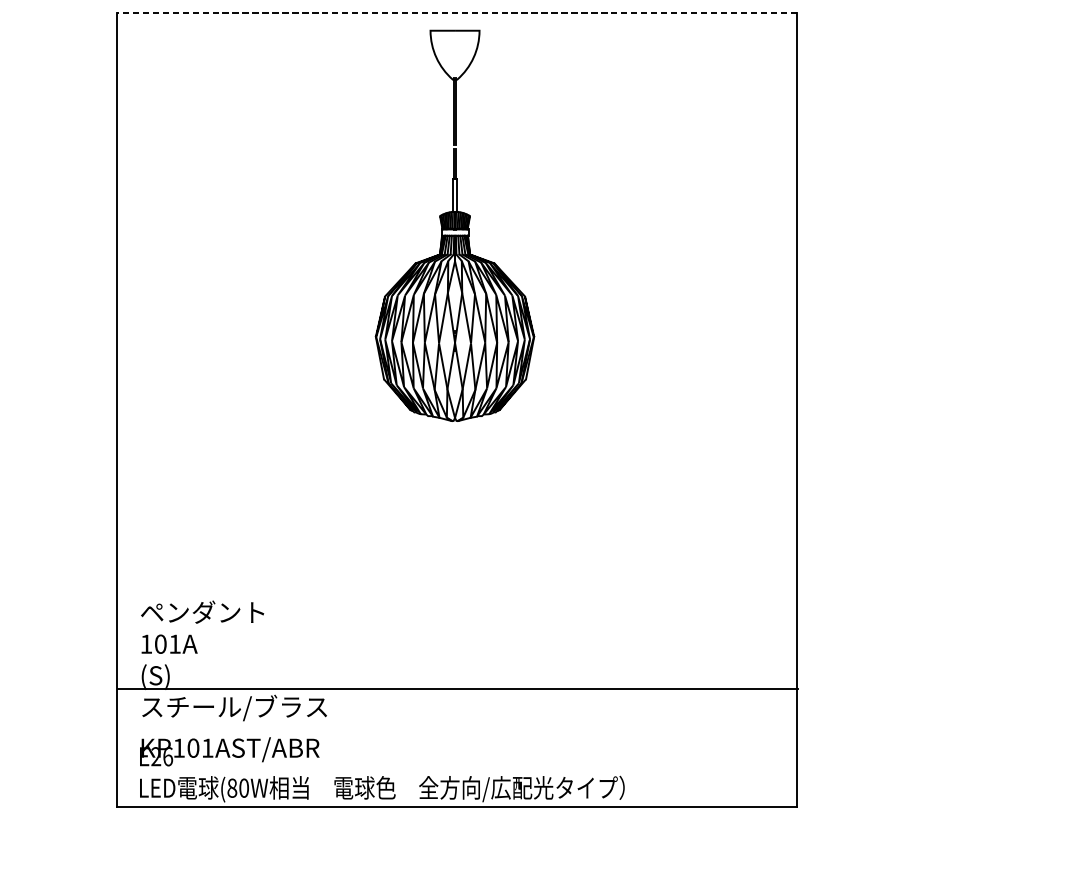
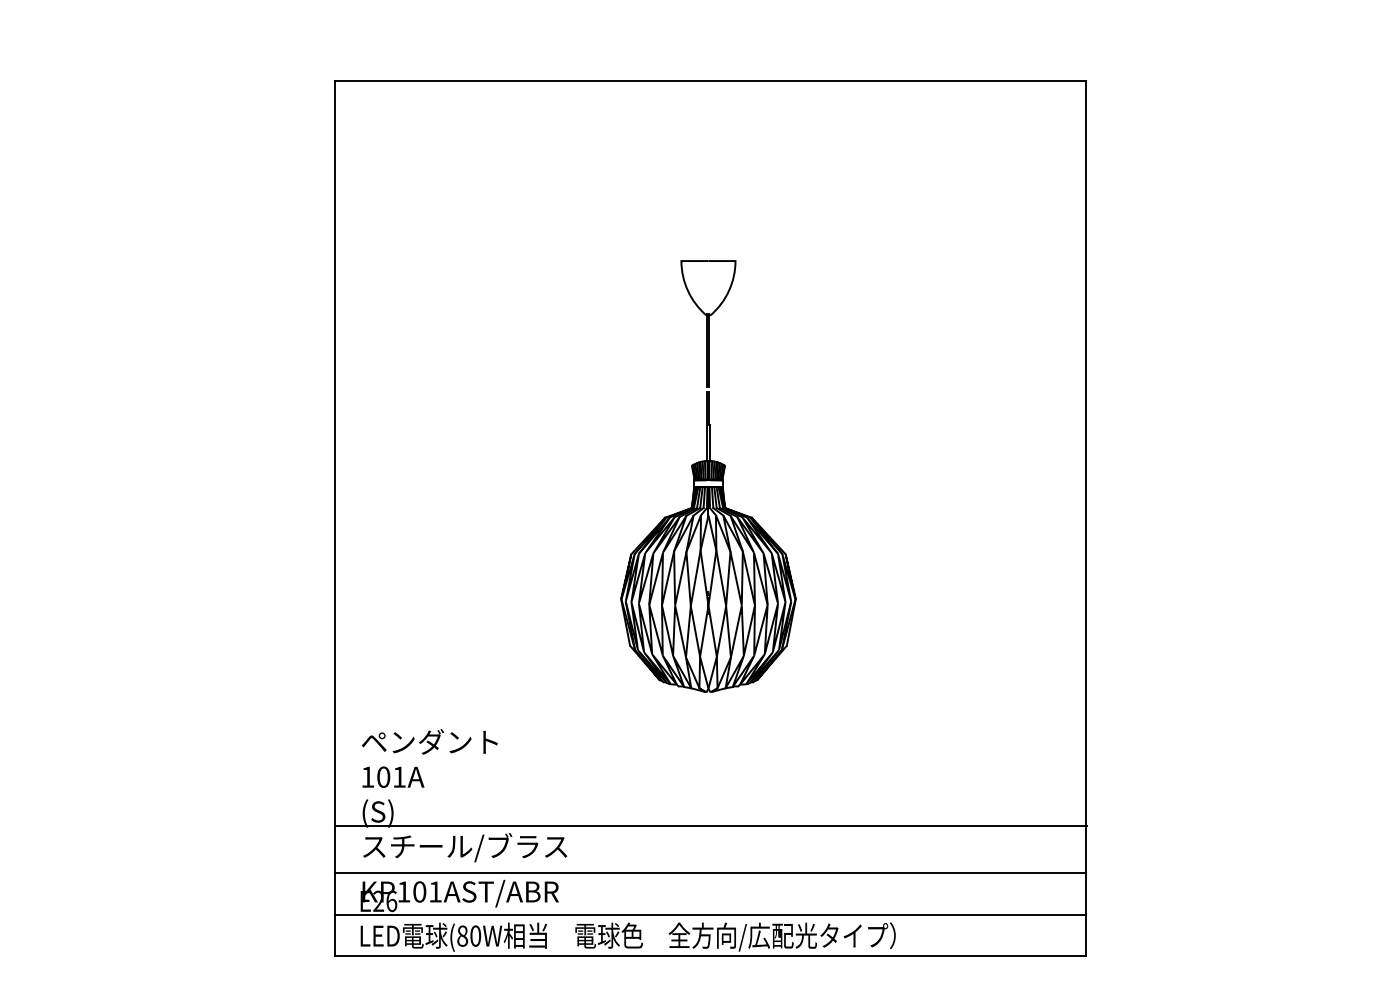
line: (455, 13) -> (709, 80), dashed -> solid
part: (455, 225) -> (708, 476), moved
line: (456, 730) -> (710, 872), added
line: (456, 768) -> (710, 914), added

